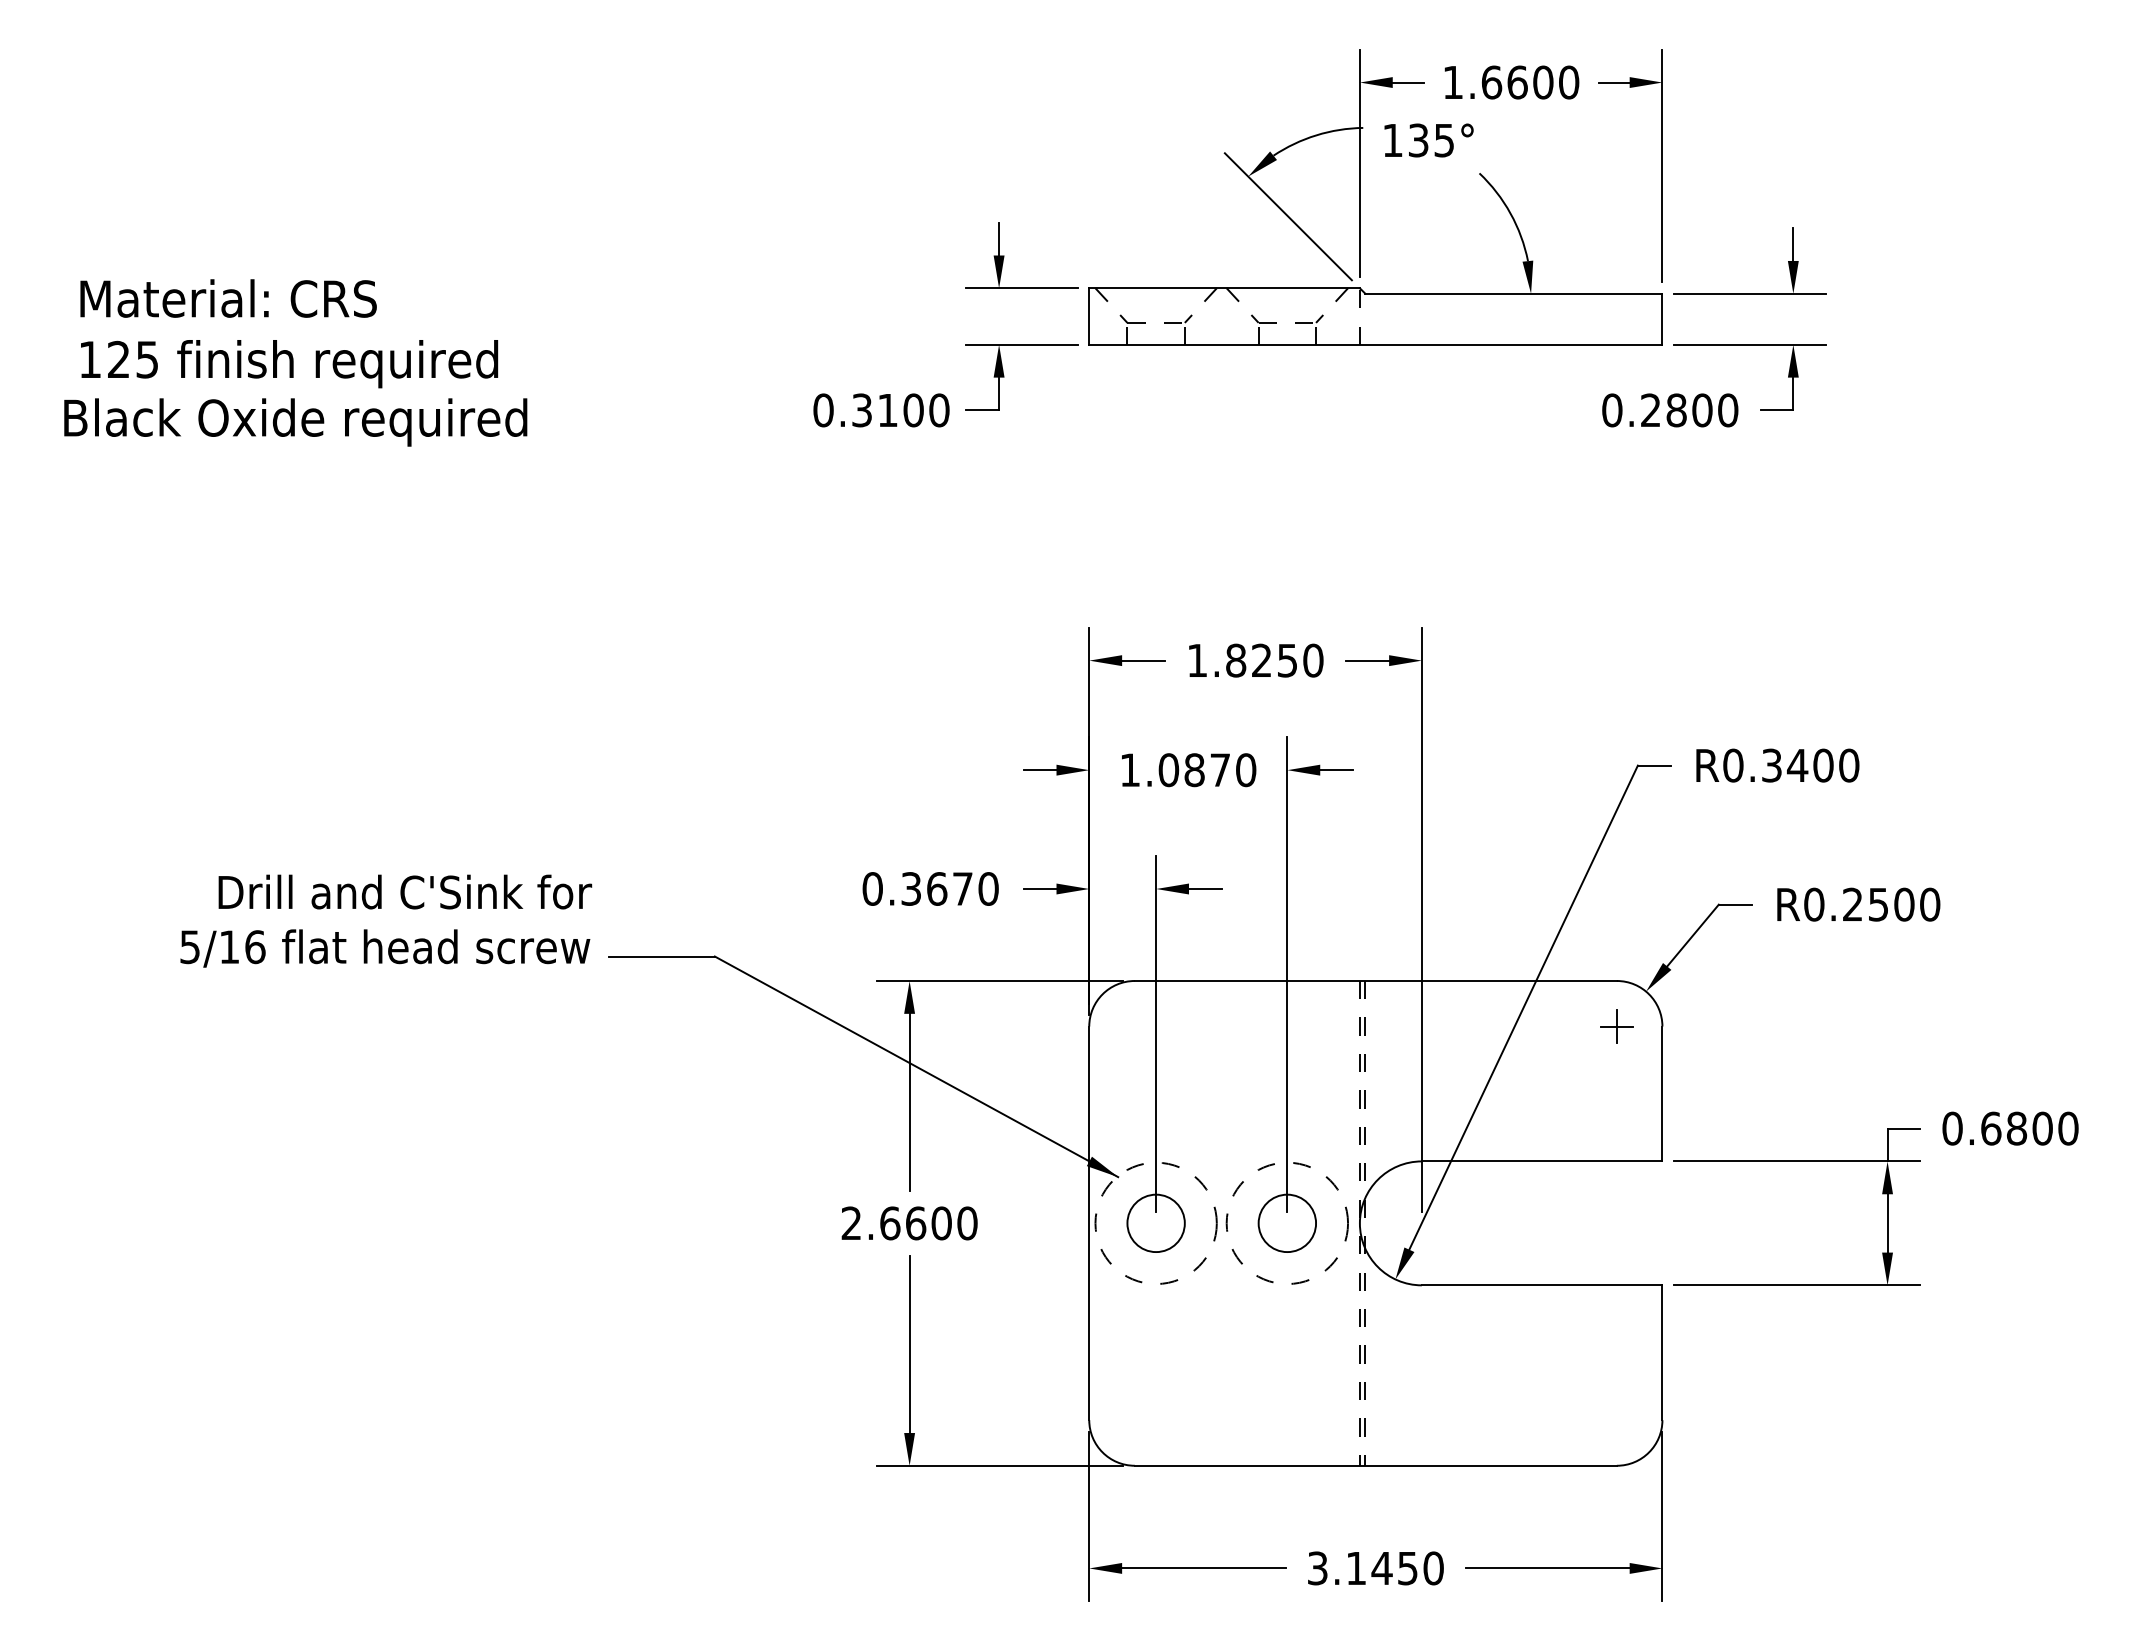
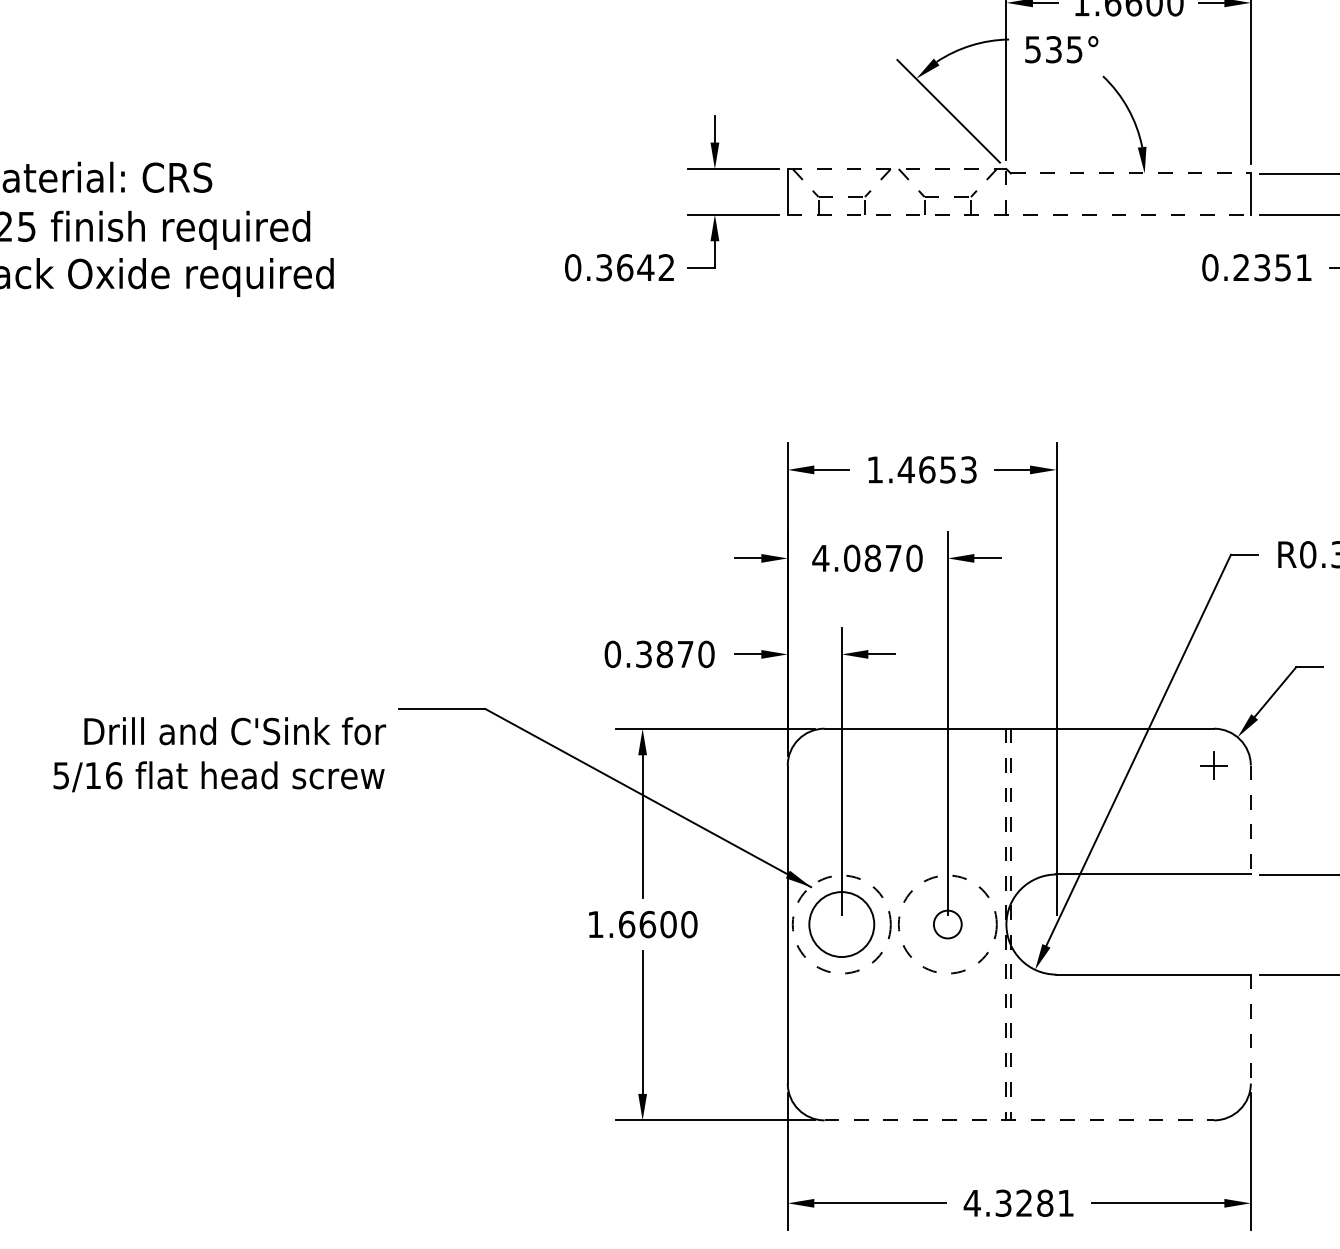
text: (1392, 140) -> (1032, 49), 135° -> 535°
line: (1225, 288) -> (897, 169), solid -> dashed
line: (1513, 293) -> (1130, 173), solid -> dashed
line: (1375, 344) -> (1019, 214), solid -> dashed
text: (913, 410) -> (645, 267), 0.3100 -> 0.3642
text: (1702, 410) -> (1283, 267), 0.2800 -> 0.2351
text: (1274, 660) -> (937, 469), 1.8250 -> 1.4653
text: (1129, 769) -> (820, 557), 1.0870 -> 4.0870
text: (937, 888) -> (665, 653), 0.3670 -> 0.3870
text: (386, 920) -> (220, 754), moved
line: (1662, 1094) -> (1250, 820), solid -> dashed
text: (850, 1222) -> (594, 923), 2.6600 -> 1.6600
circle: (1155, 1223) -> (841, 924), size x1.4
circle: (1287, 1223) -> (947, 924), size x0.6
line: (1662, 1353) -> (1250, 1029), solid -> dashed
line: (1376, 1465) -> (1019, 1120), solid -> dashed
text: (1375, 1568) -> (1019, 1203), 3.1450 -> 4.3281

